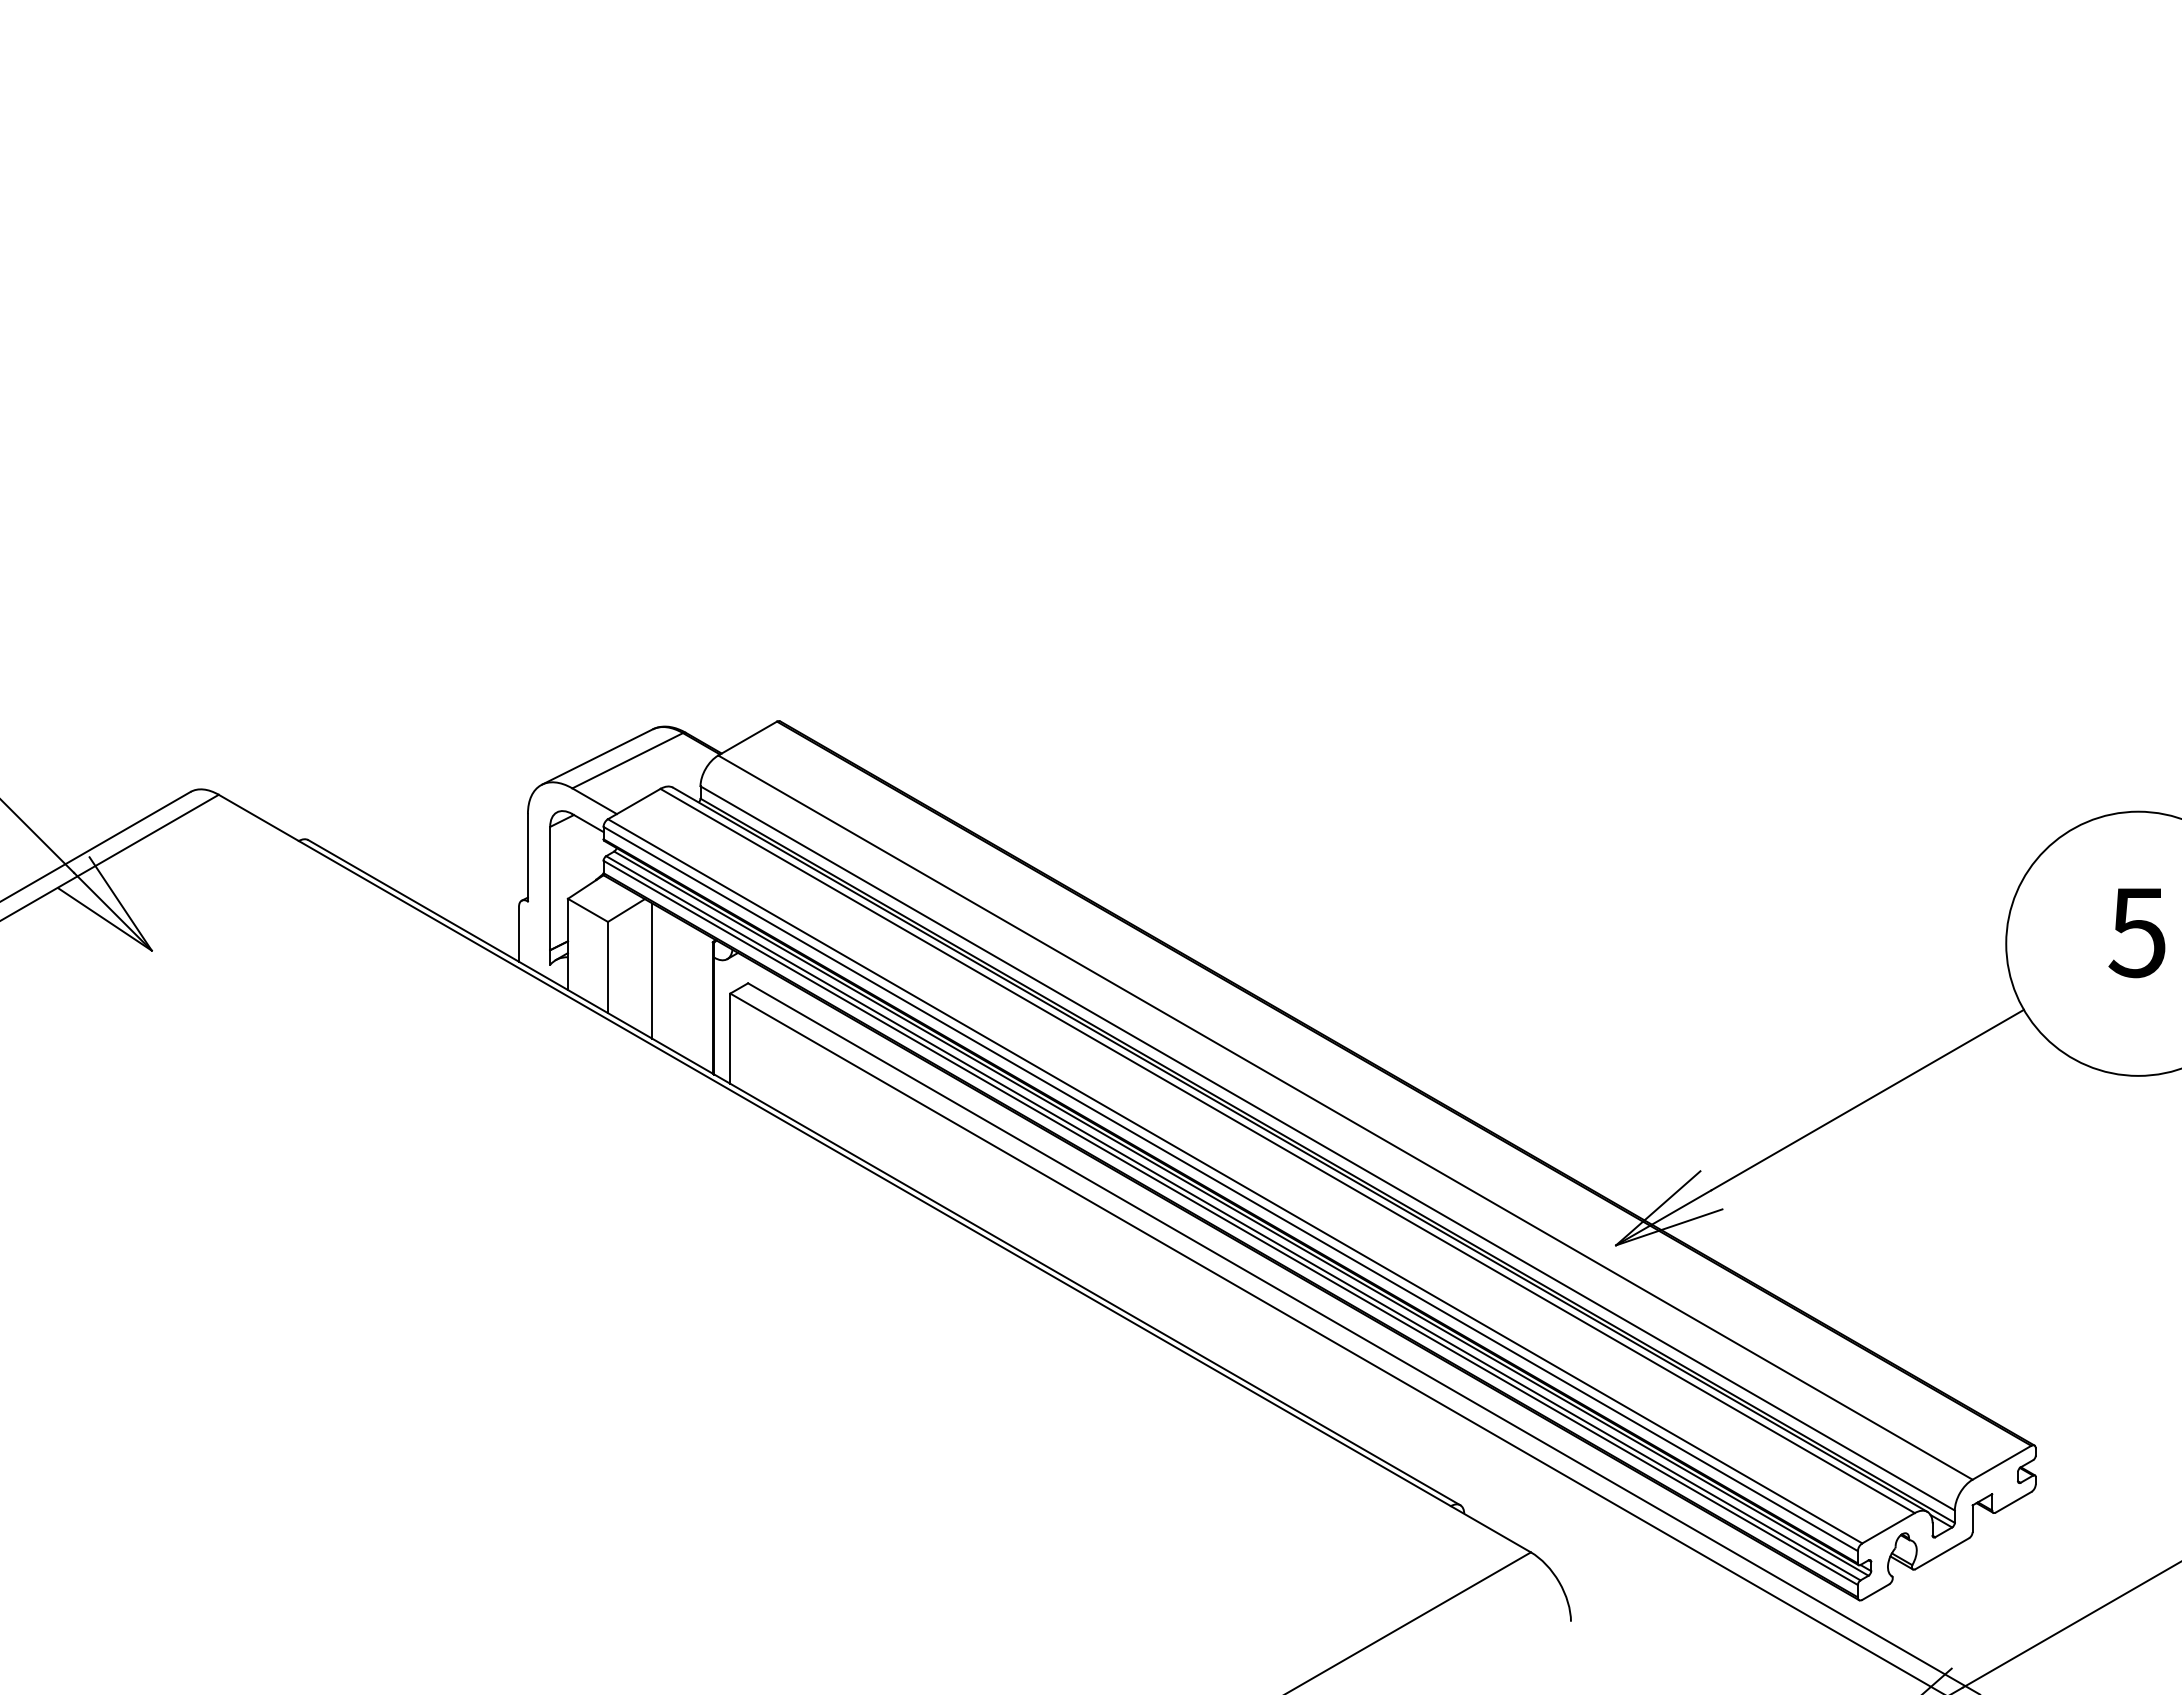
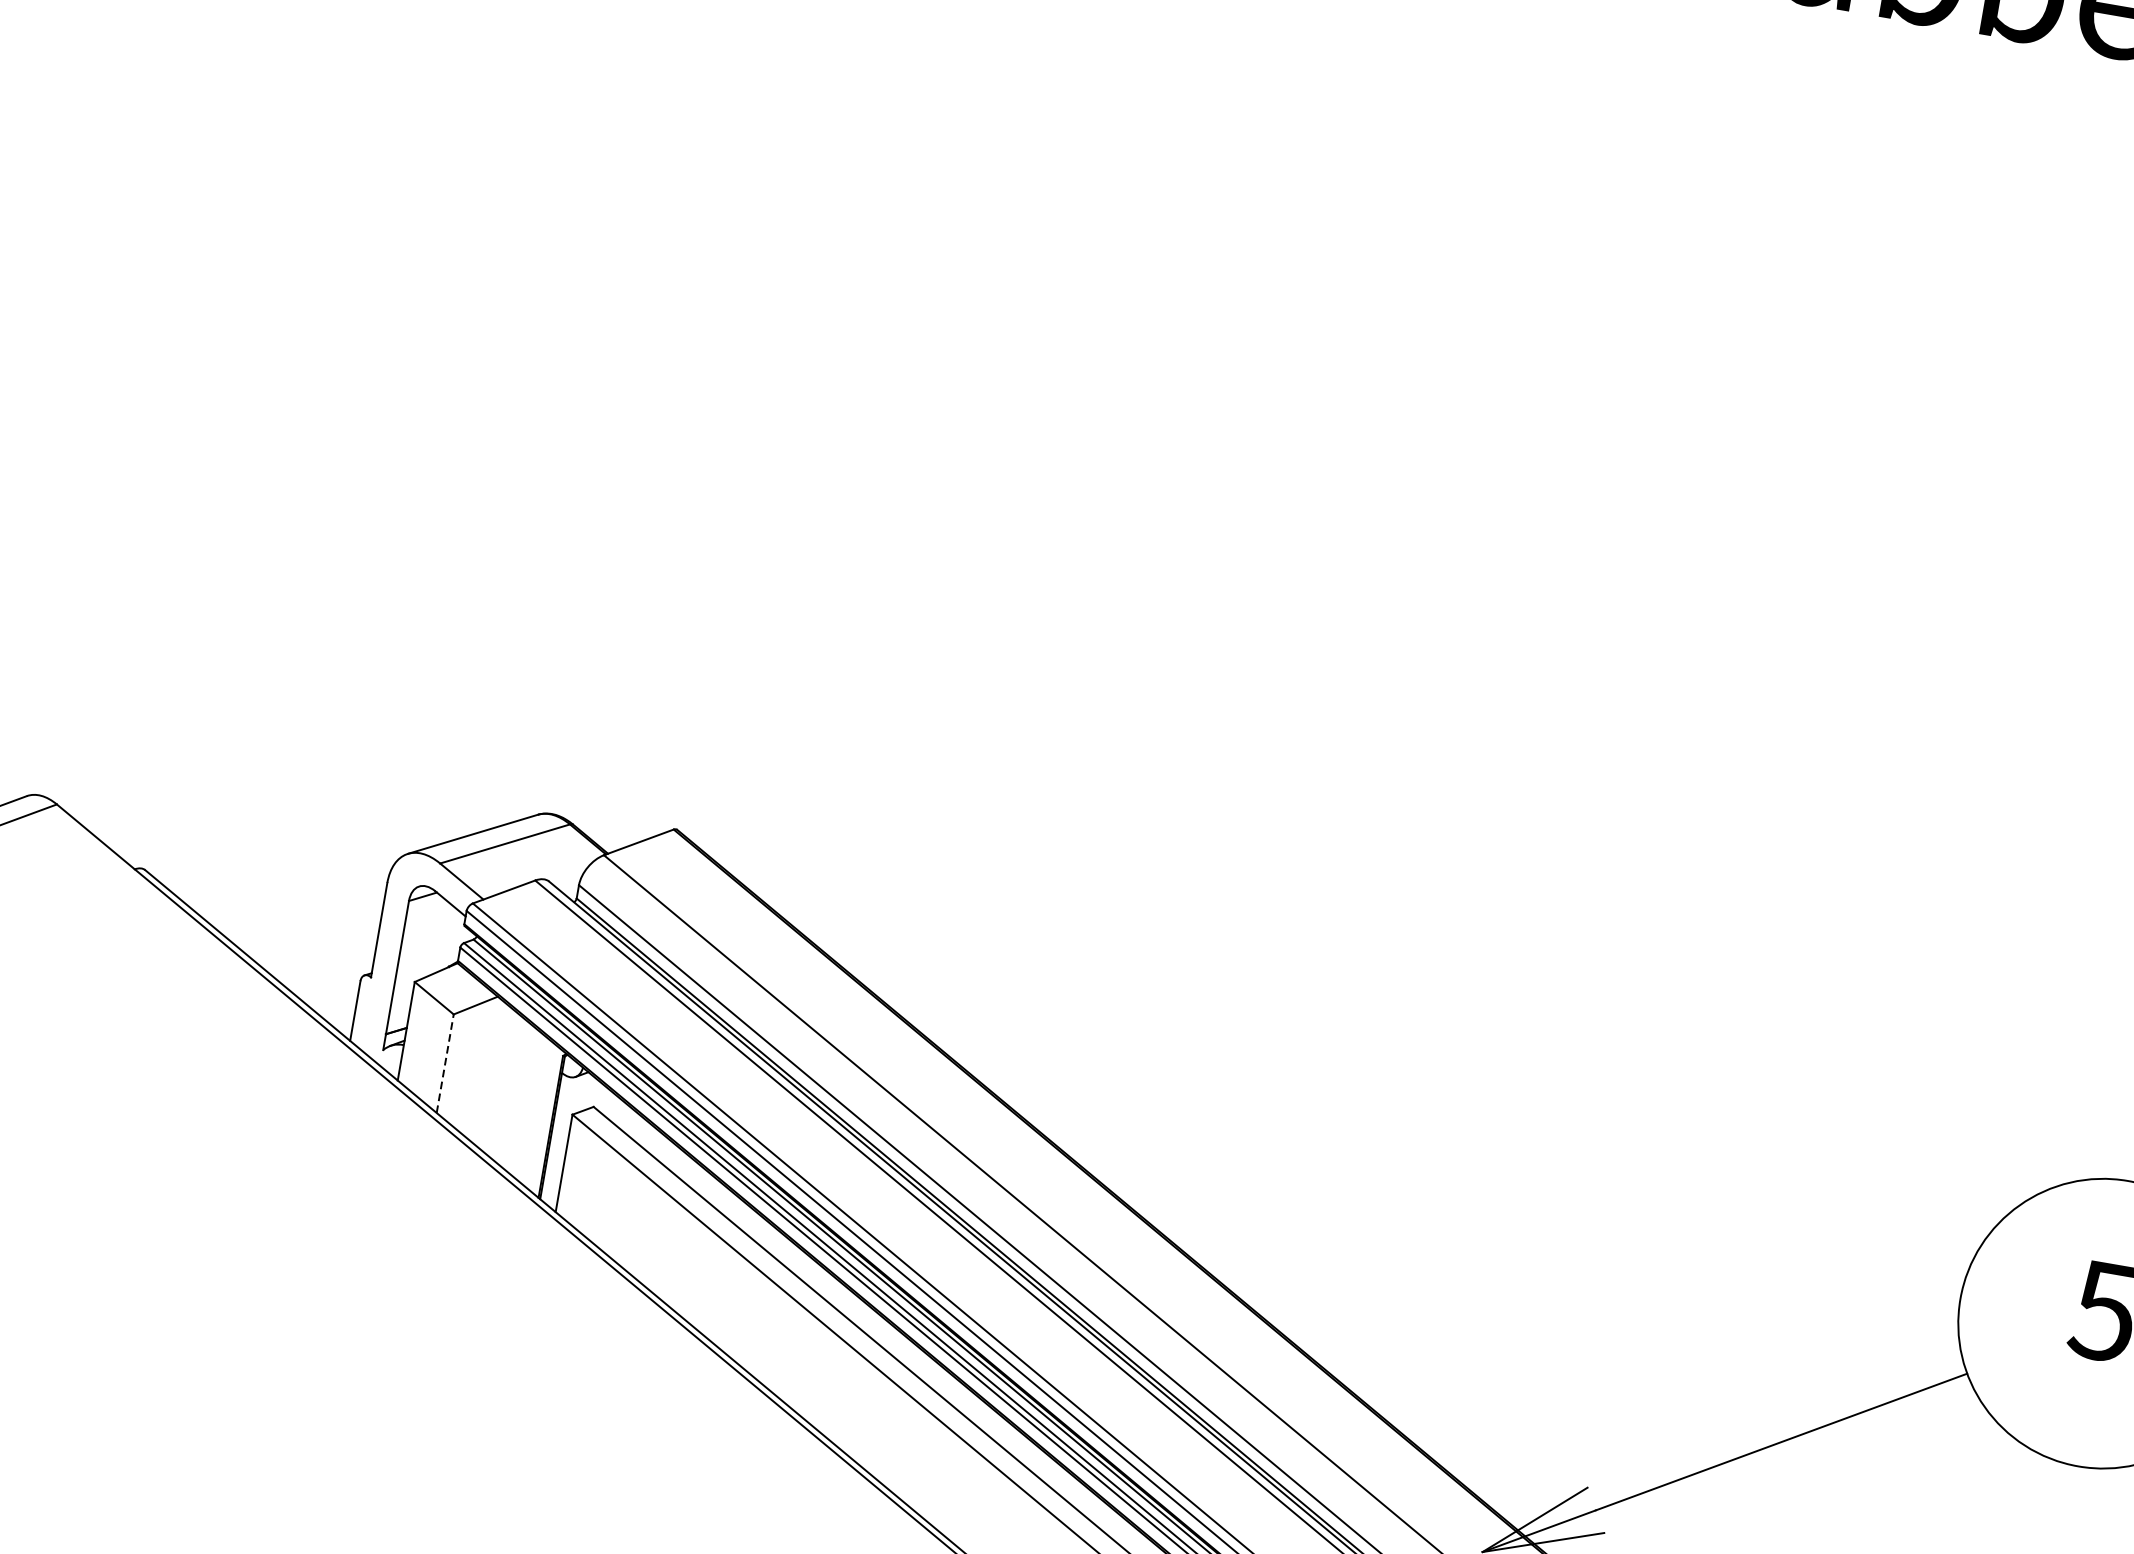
line: (608, 967) -> (445, 1063), solid -> dashed
line: (652, 970) -> (492, 1075), removed

